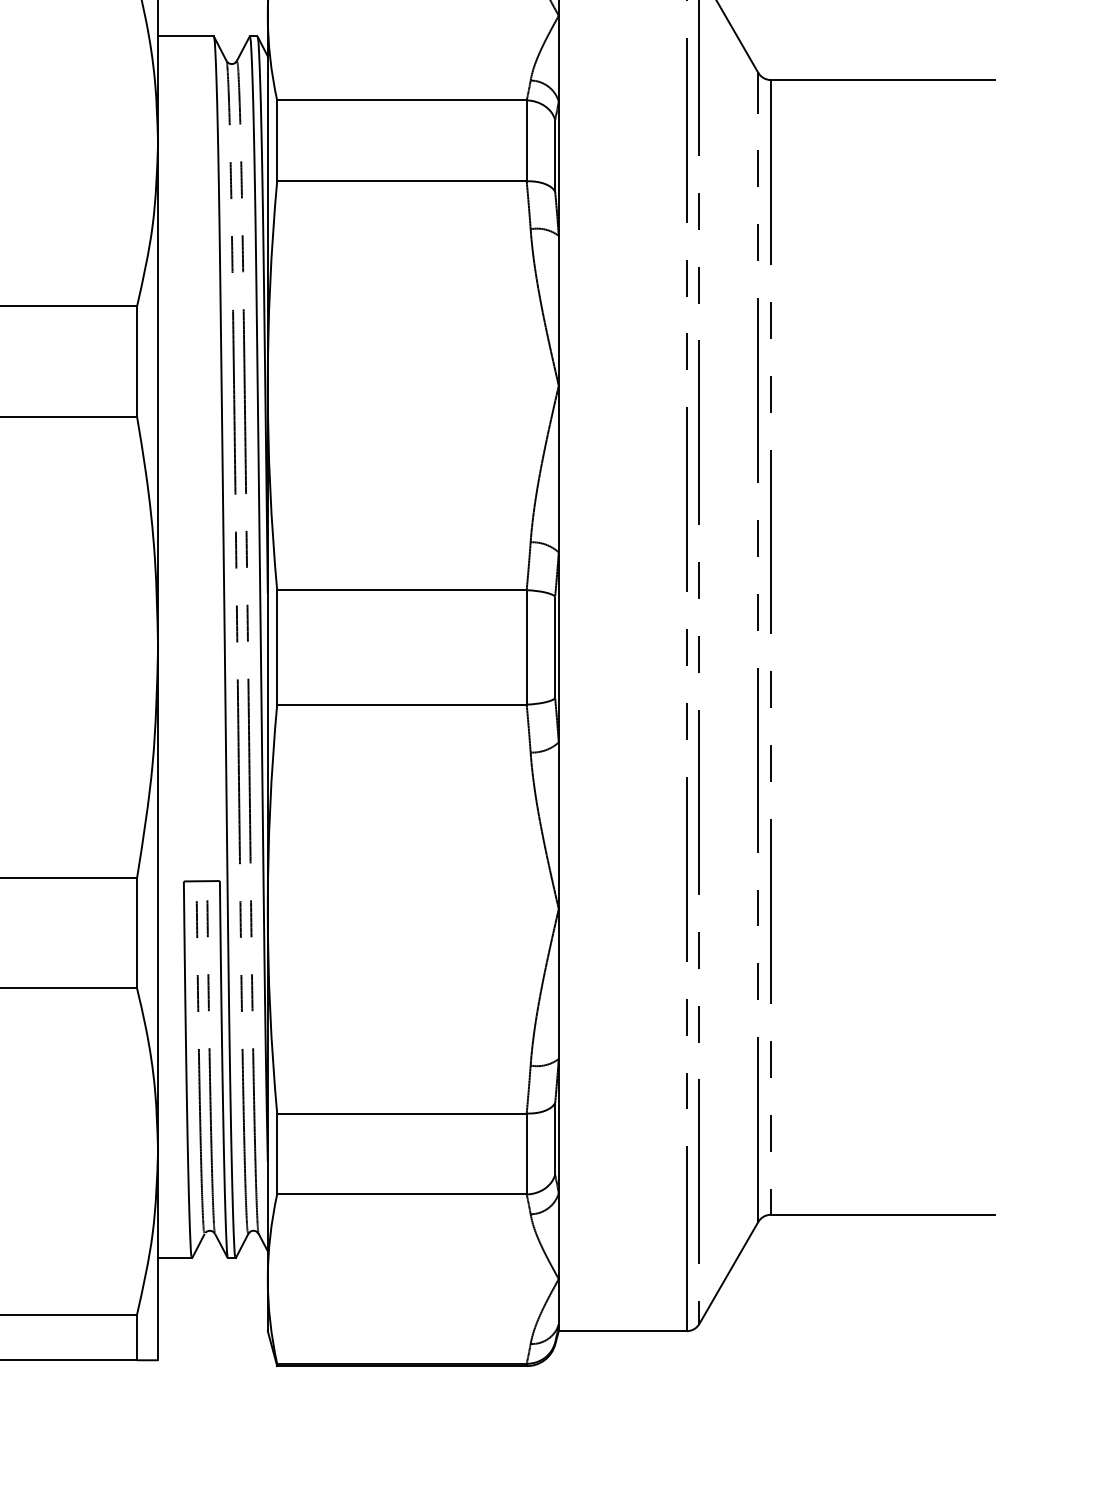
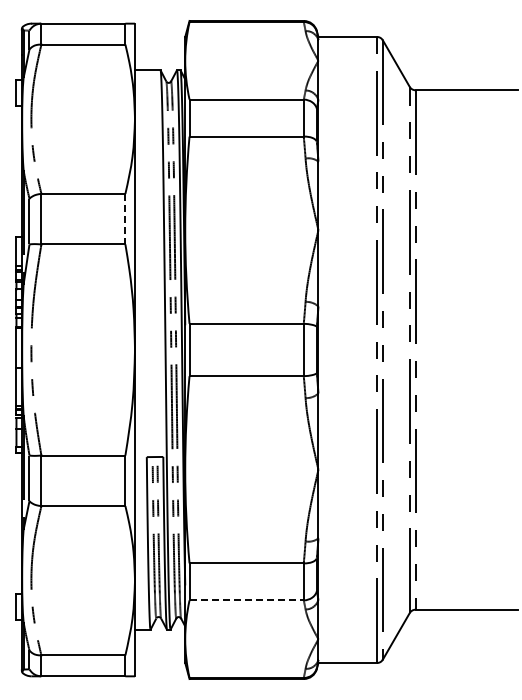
line: (137, 362) -> (125, 219), solid -> dashed
line: (403, 1194) -> (247, 600), solid -> dashed

